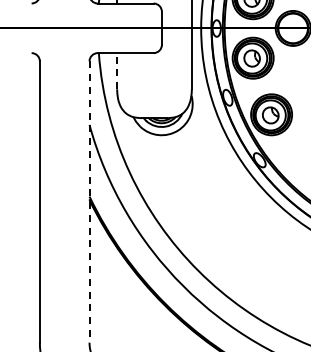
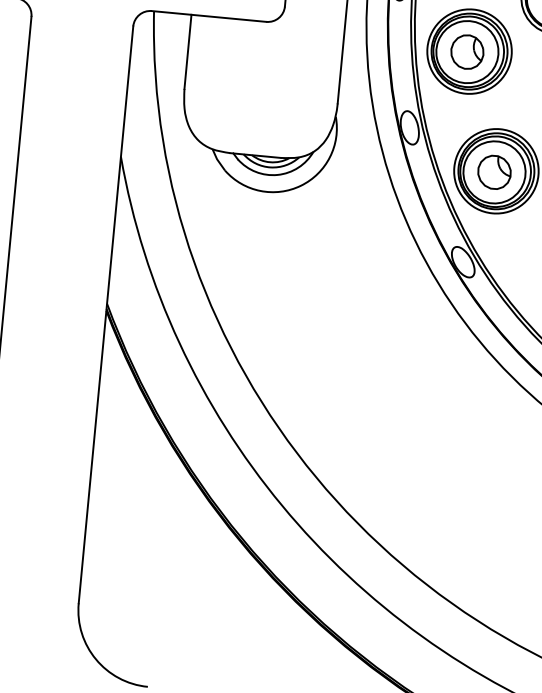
line: (117, 70) -> (188, 50), dashed -> solid
line: (89, 202) -> (105, 315), dashed -> solid

